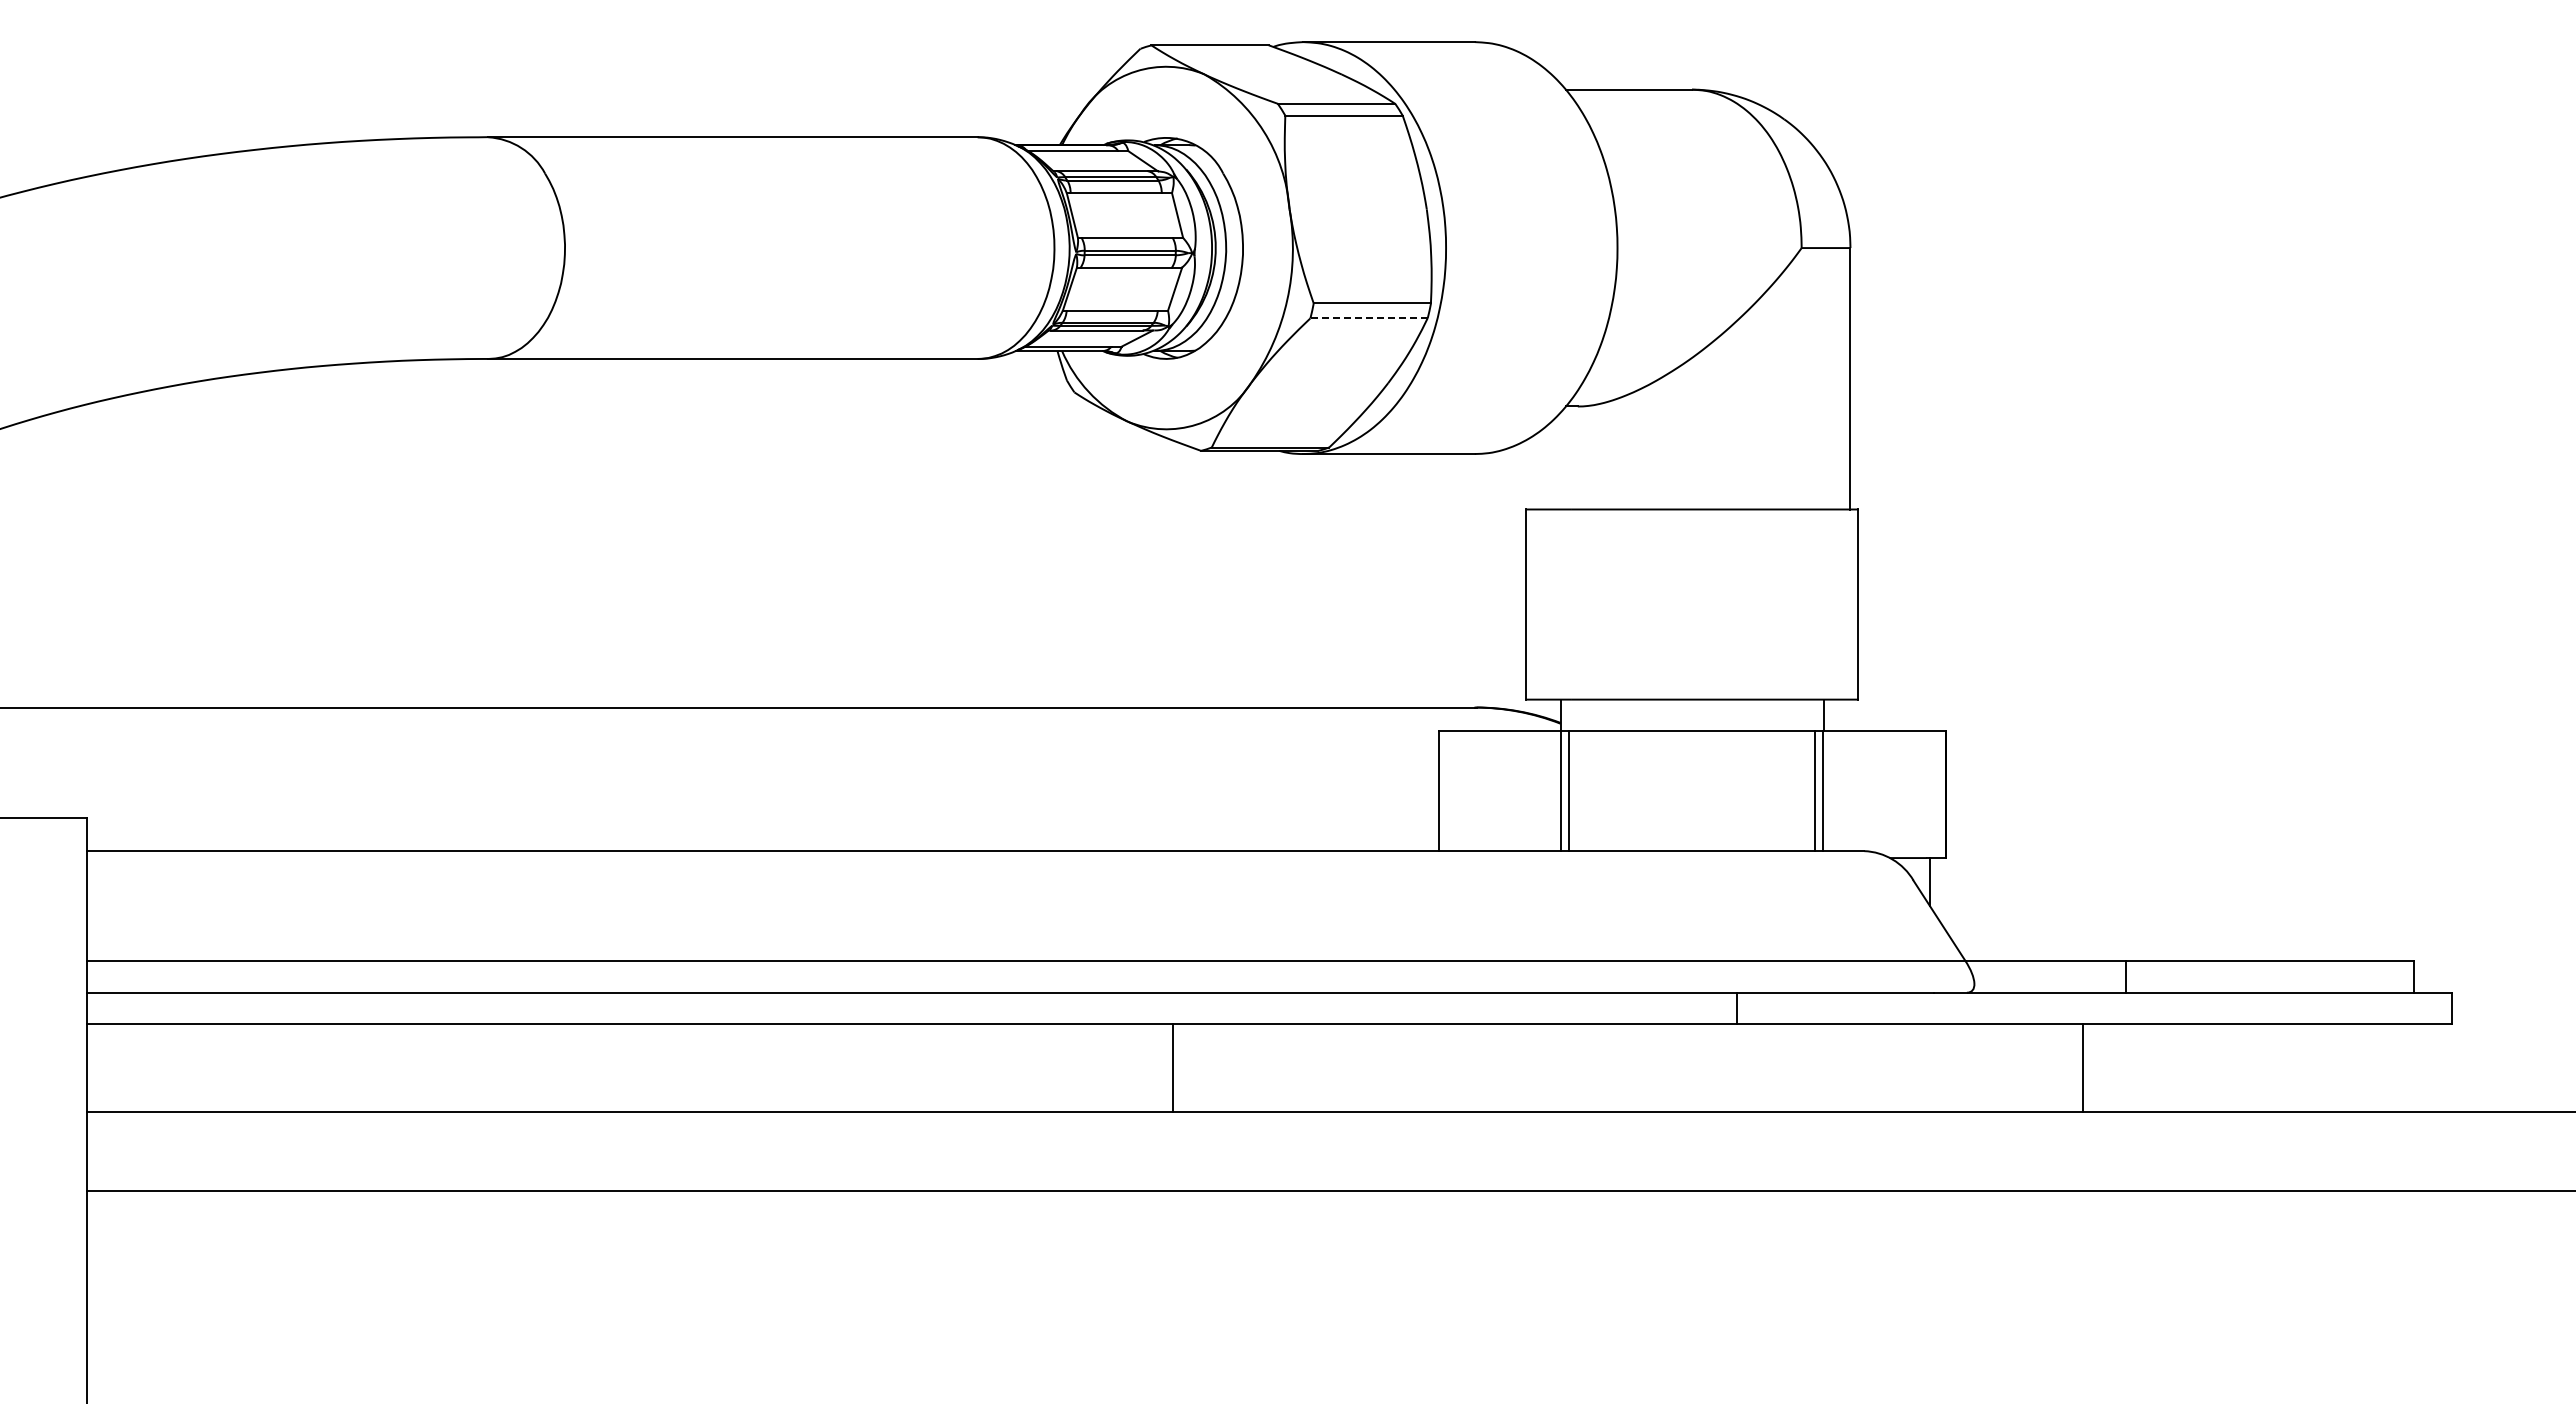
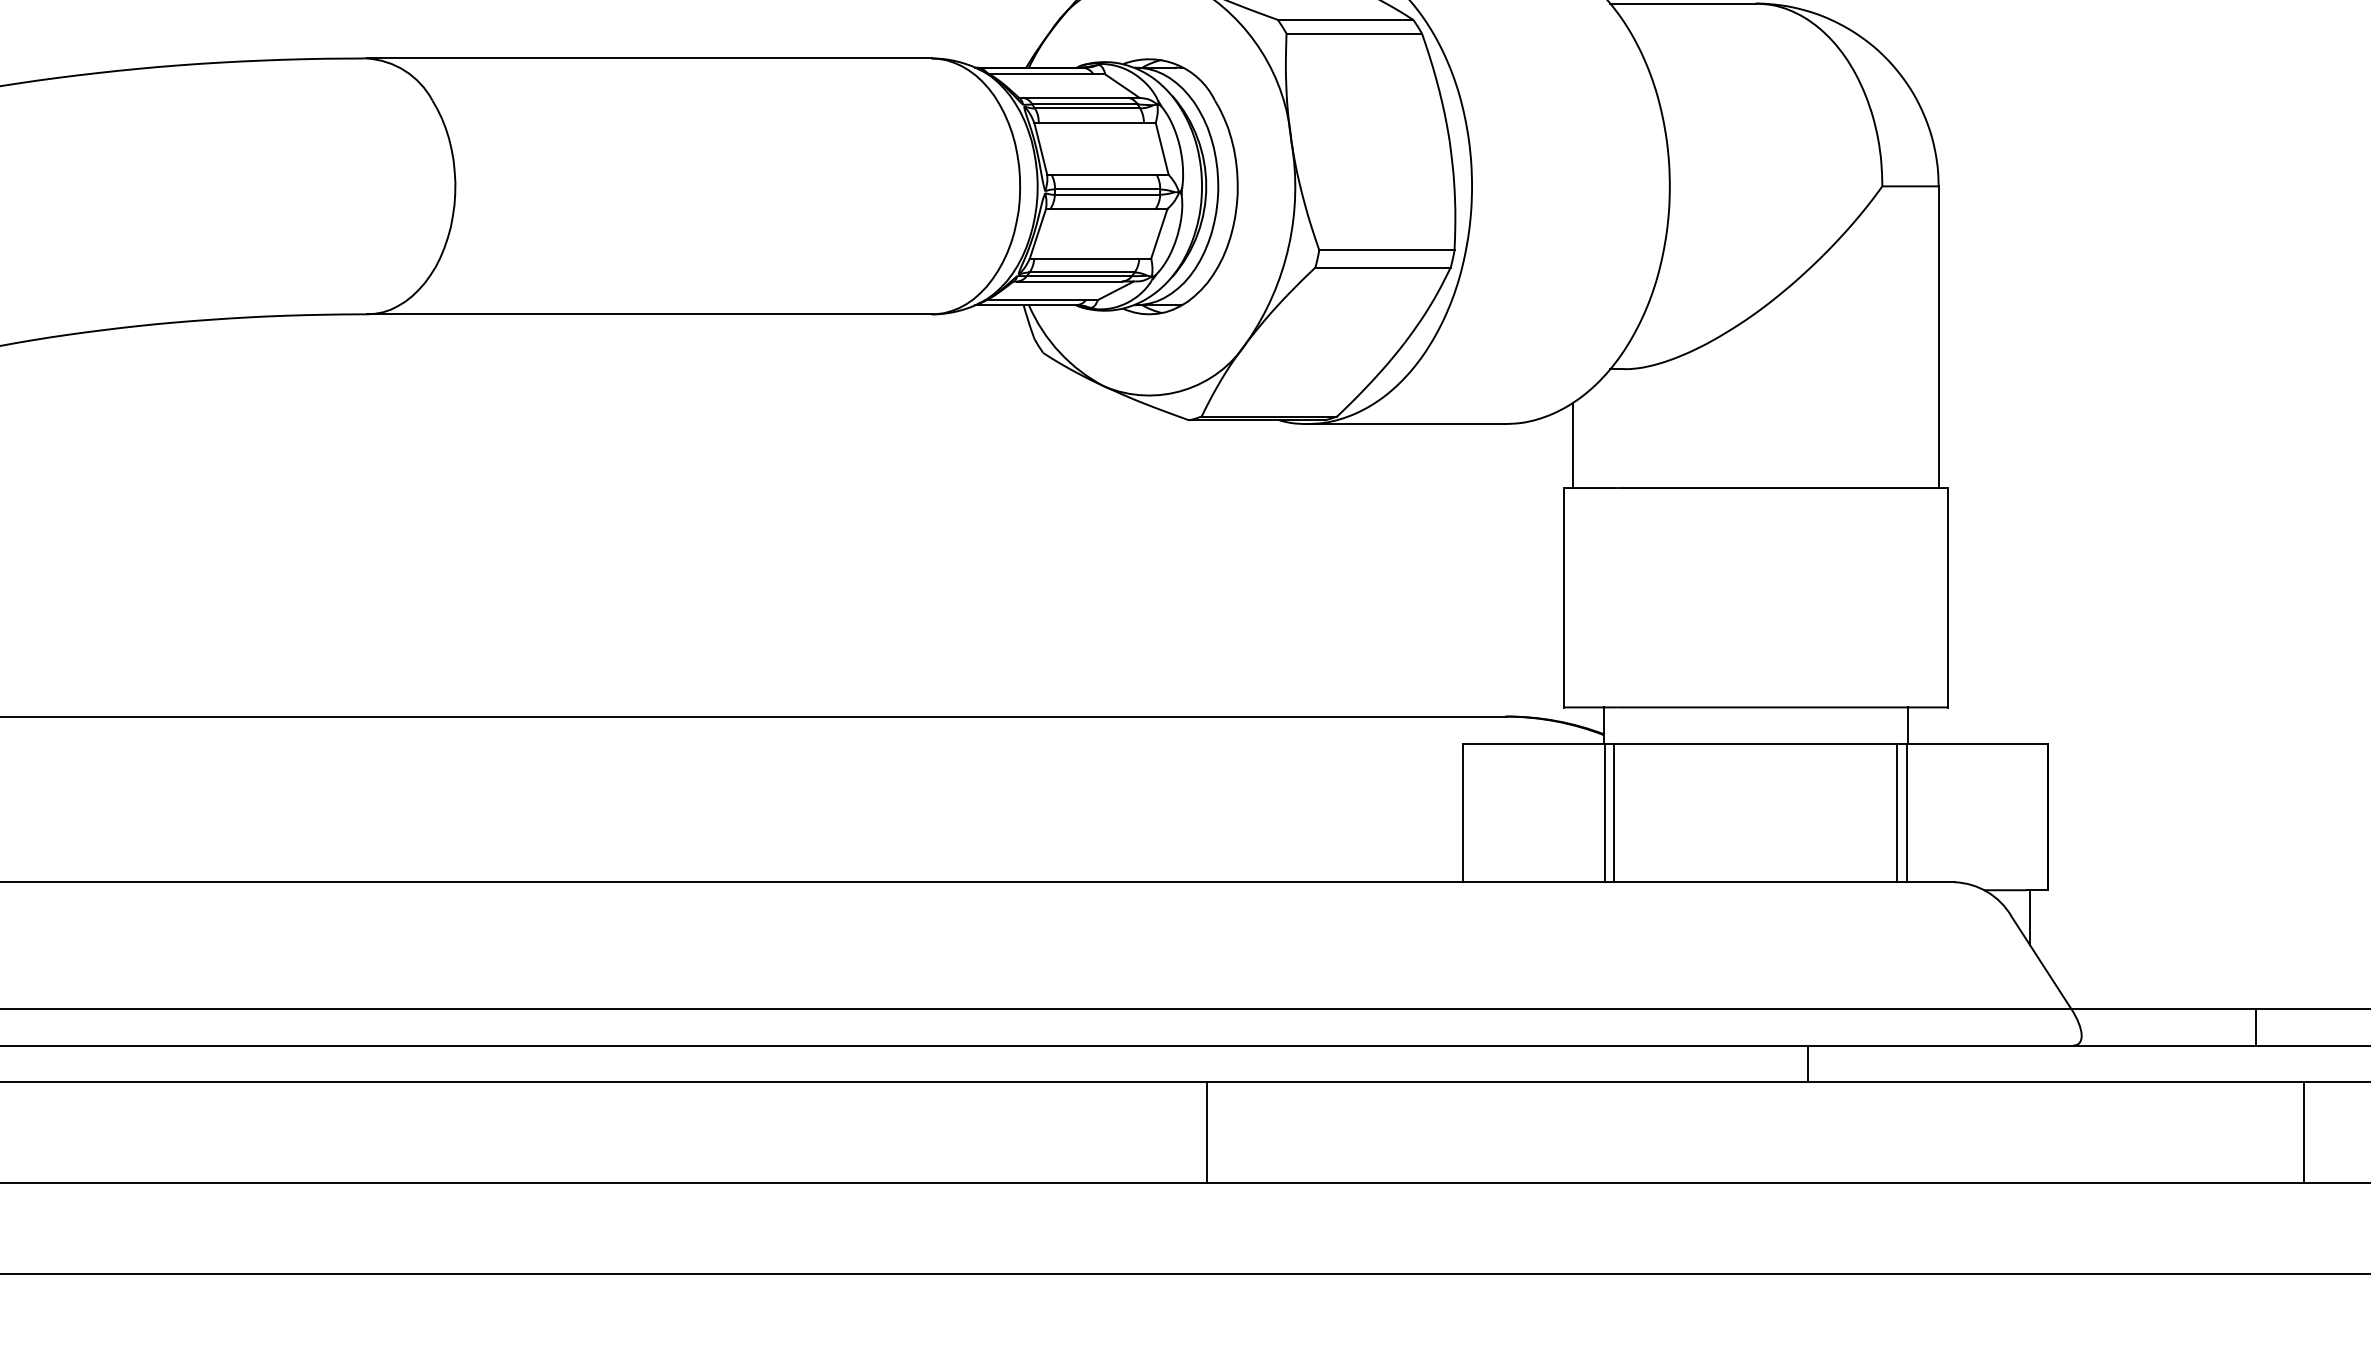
line: (1368, 318) -> (1382, 267), dashed -> solid
line: (1533, 472) -> (1572, 445), added
line: (1172, 1067) -> (1207, 1131), moved
line: (2083, 1067) -> (2304, 1131), moved

